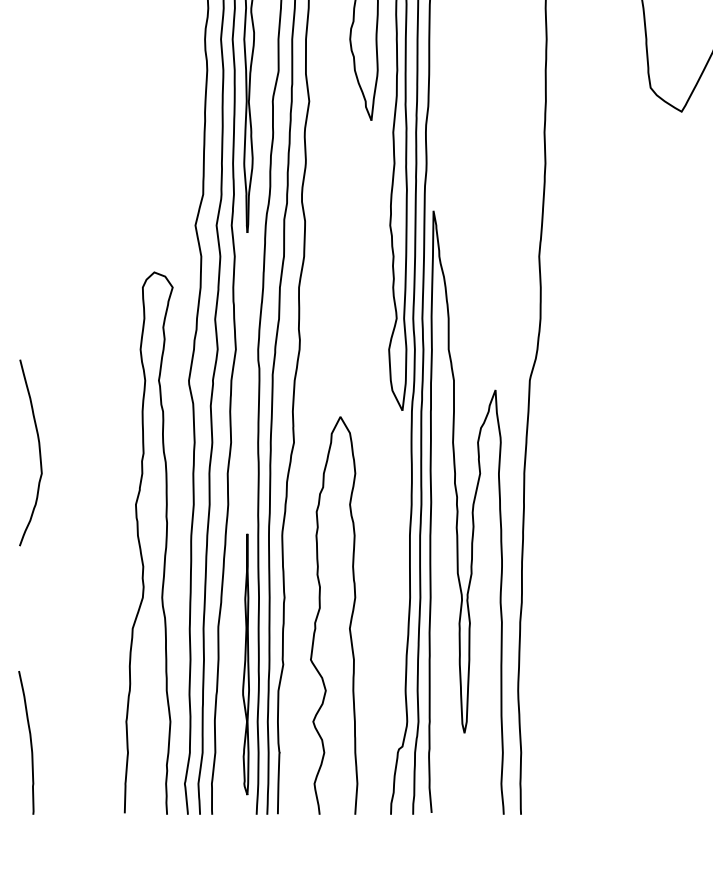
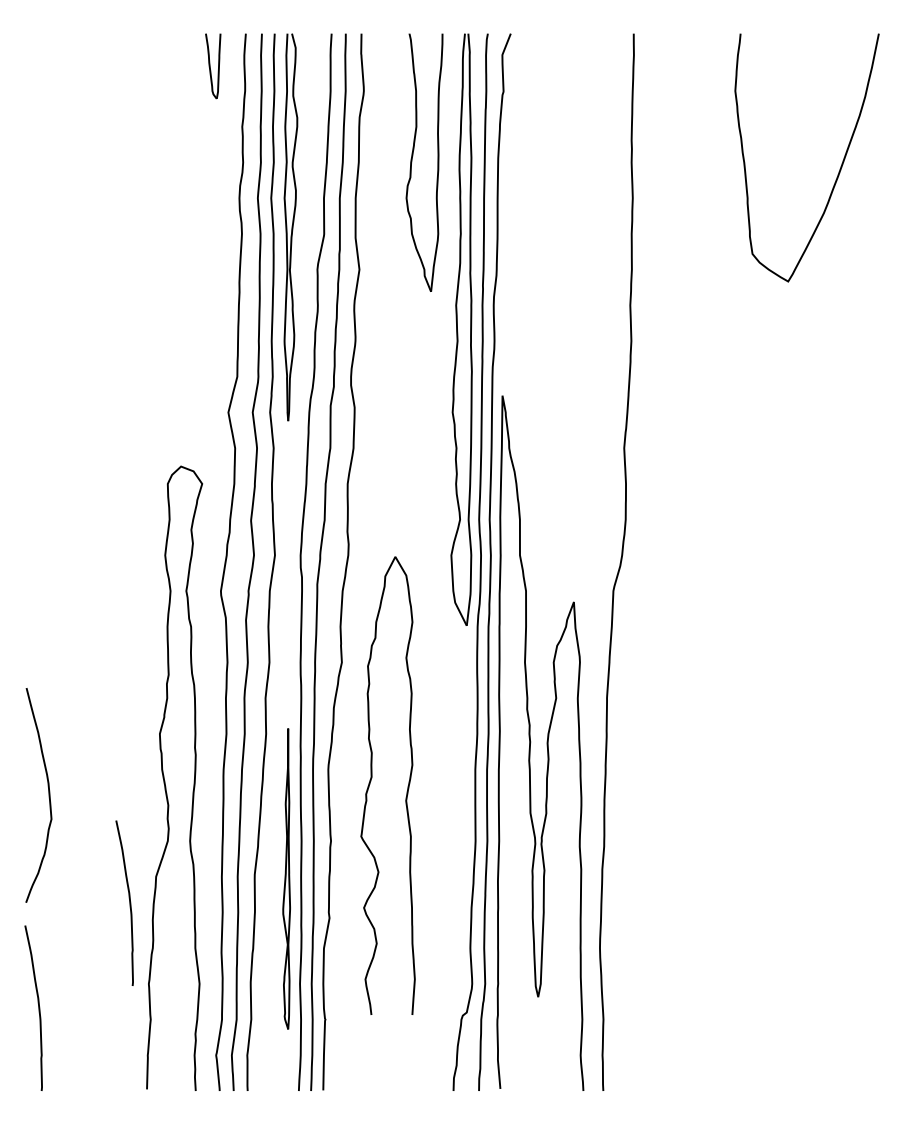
curve: (39, 453) -> (48, 795), moved
curve: (319, 611) -> (371, 781), moved
curve: (109, 651) -> (129, 902), added
part: (245, 664) -> (286, 878), moved

